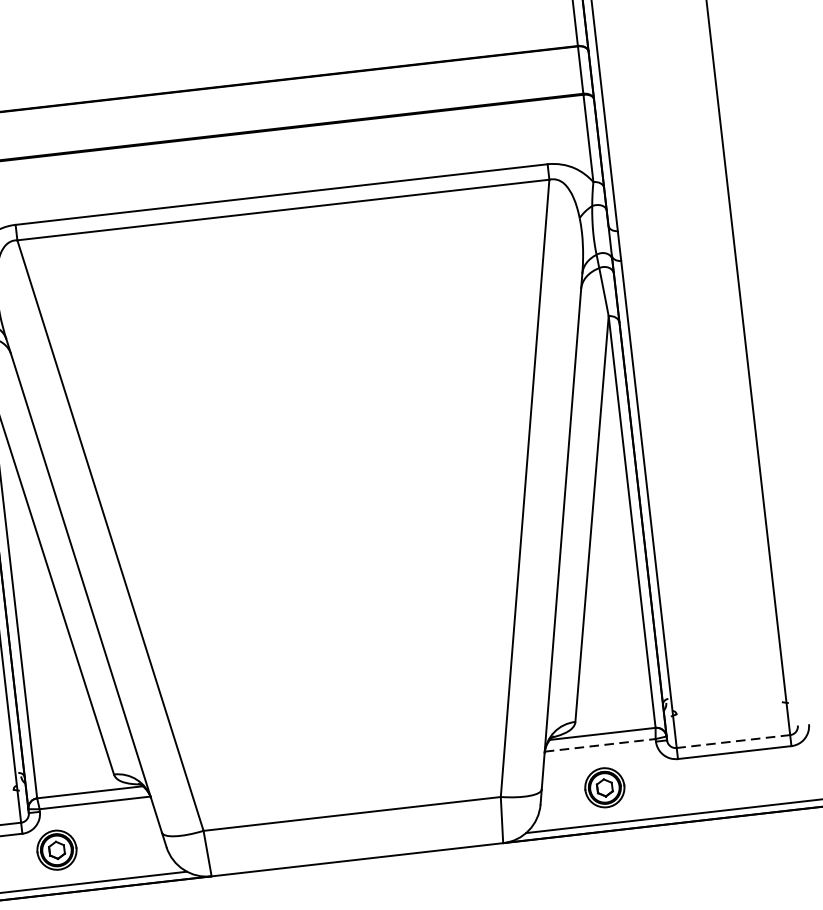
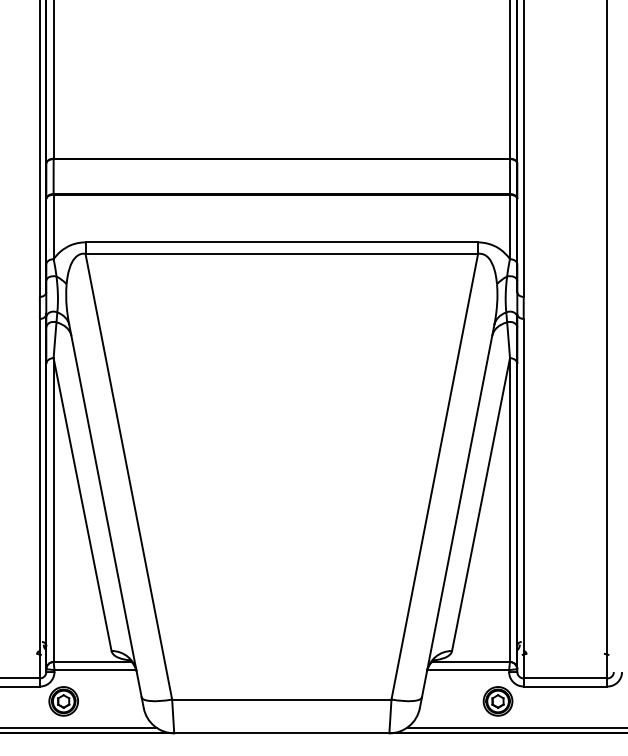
line: (733, 741) -> (565, 678), dashed -> solid
line: (600, 745) -> (468, 670), dashed -> solid
part: (604, 787) -> (497, 701), moved

